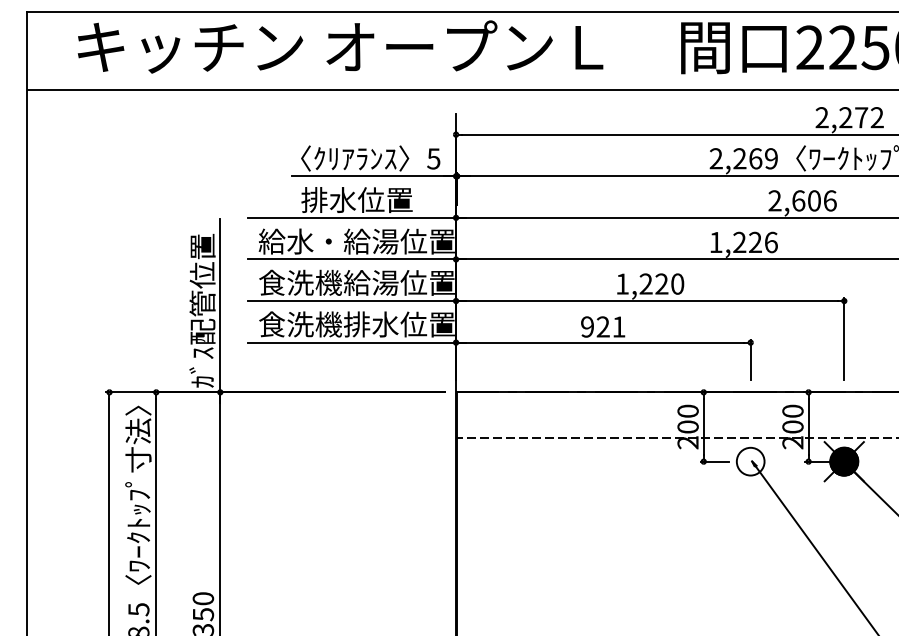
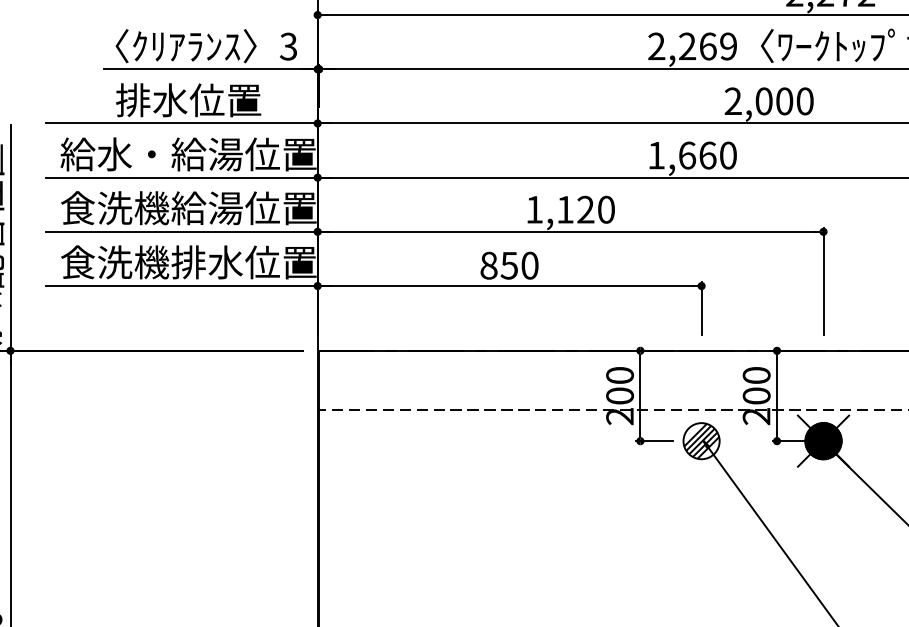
text: (433, 158) -> (288, 46), 5 -> 3
text: (814, 200) -> (784, 100), 2,606 -> 2,000
text: (755, 242) -> (707, 155), 1,226 -> 1,660
text: (645, 283) -> (564, 209), 1,220 -> 1,120
text: (603, 326) -> (509, 265), 921 -> 850
hatch: (750, 461) -> (701, 440), added

